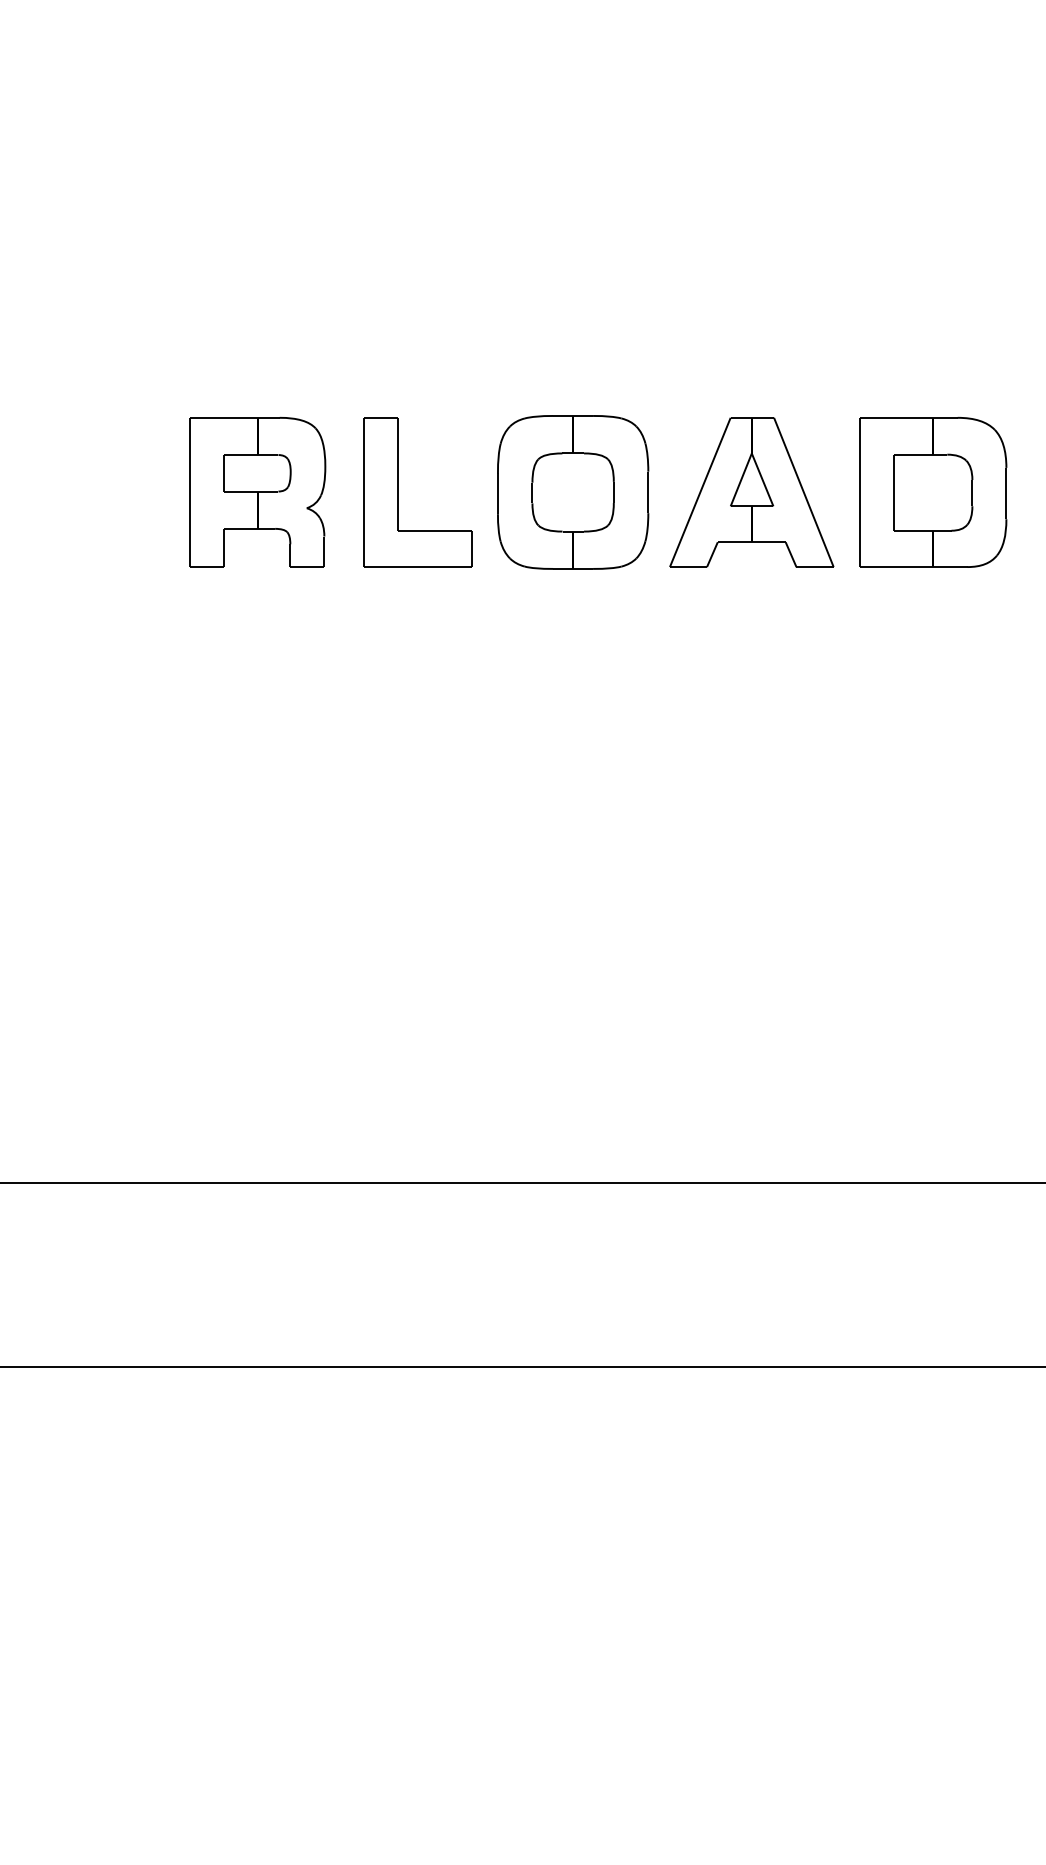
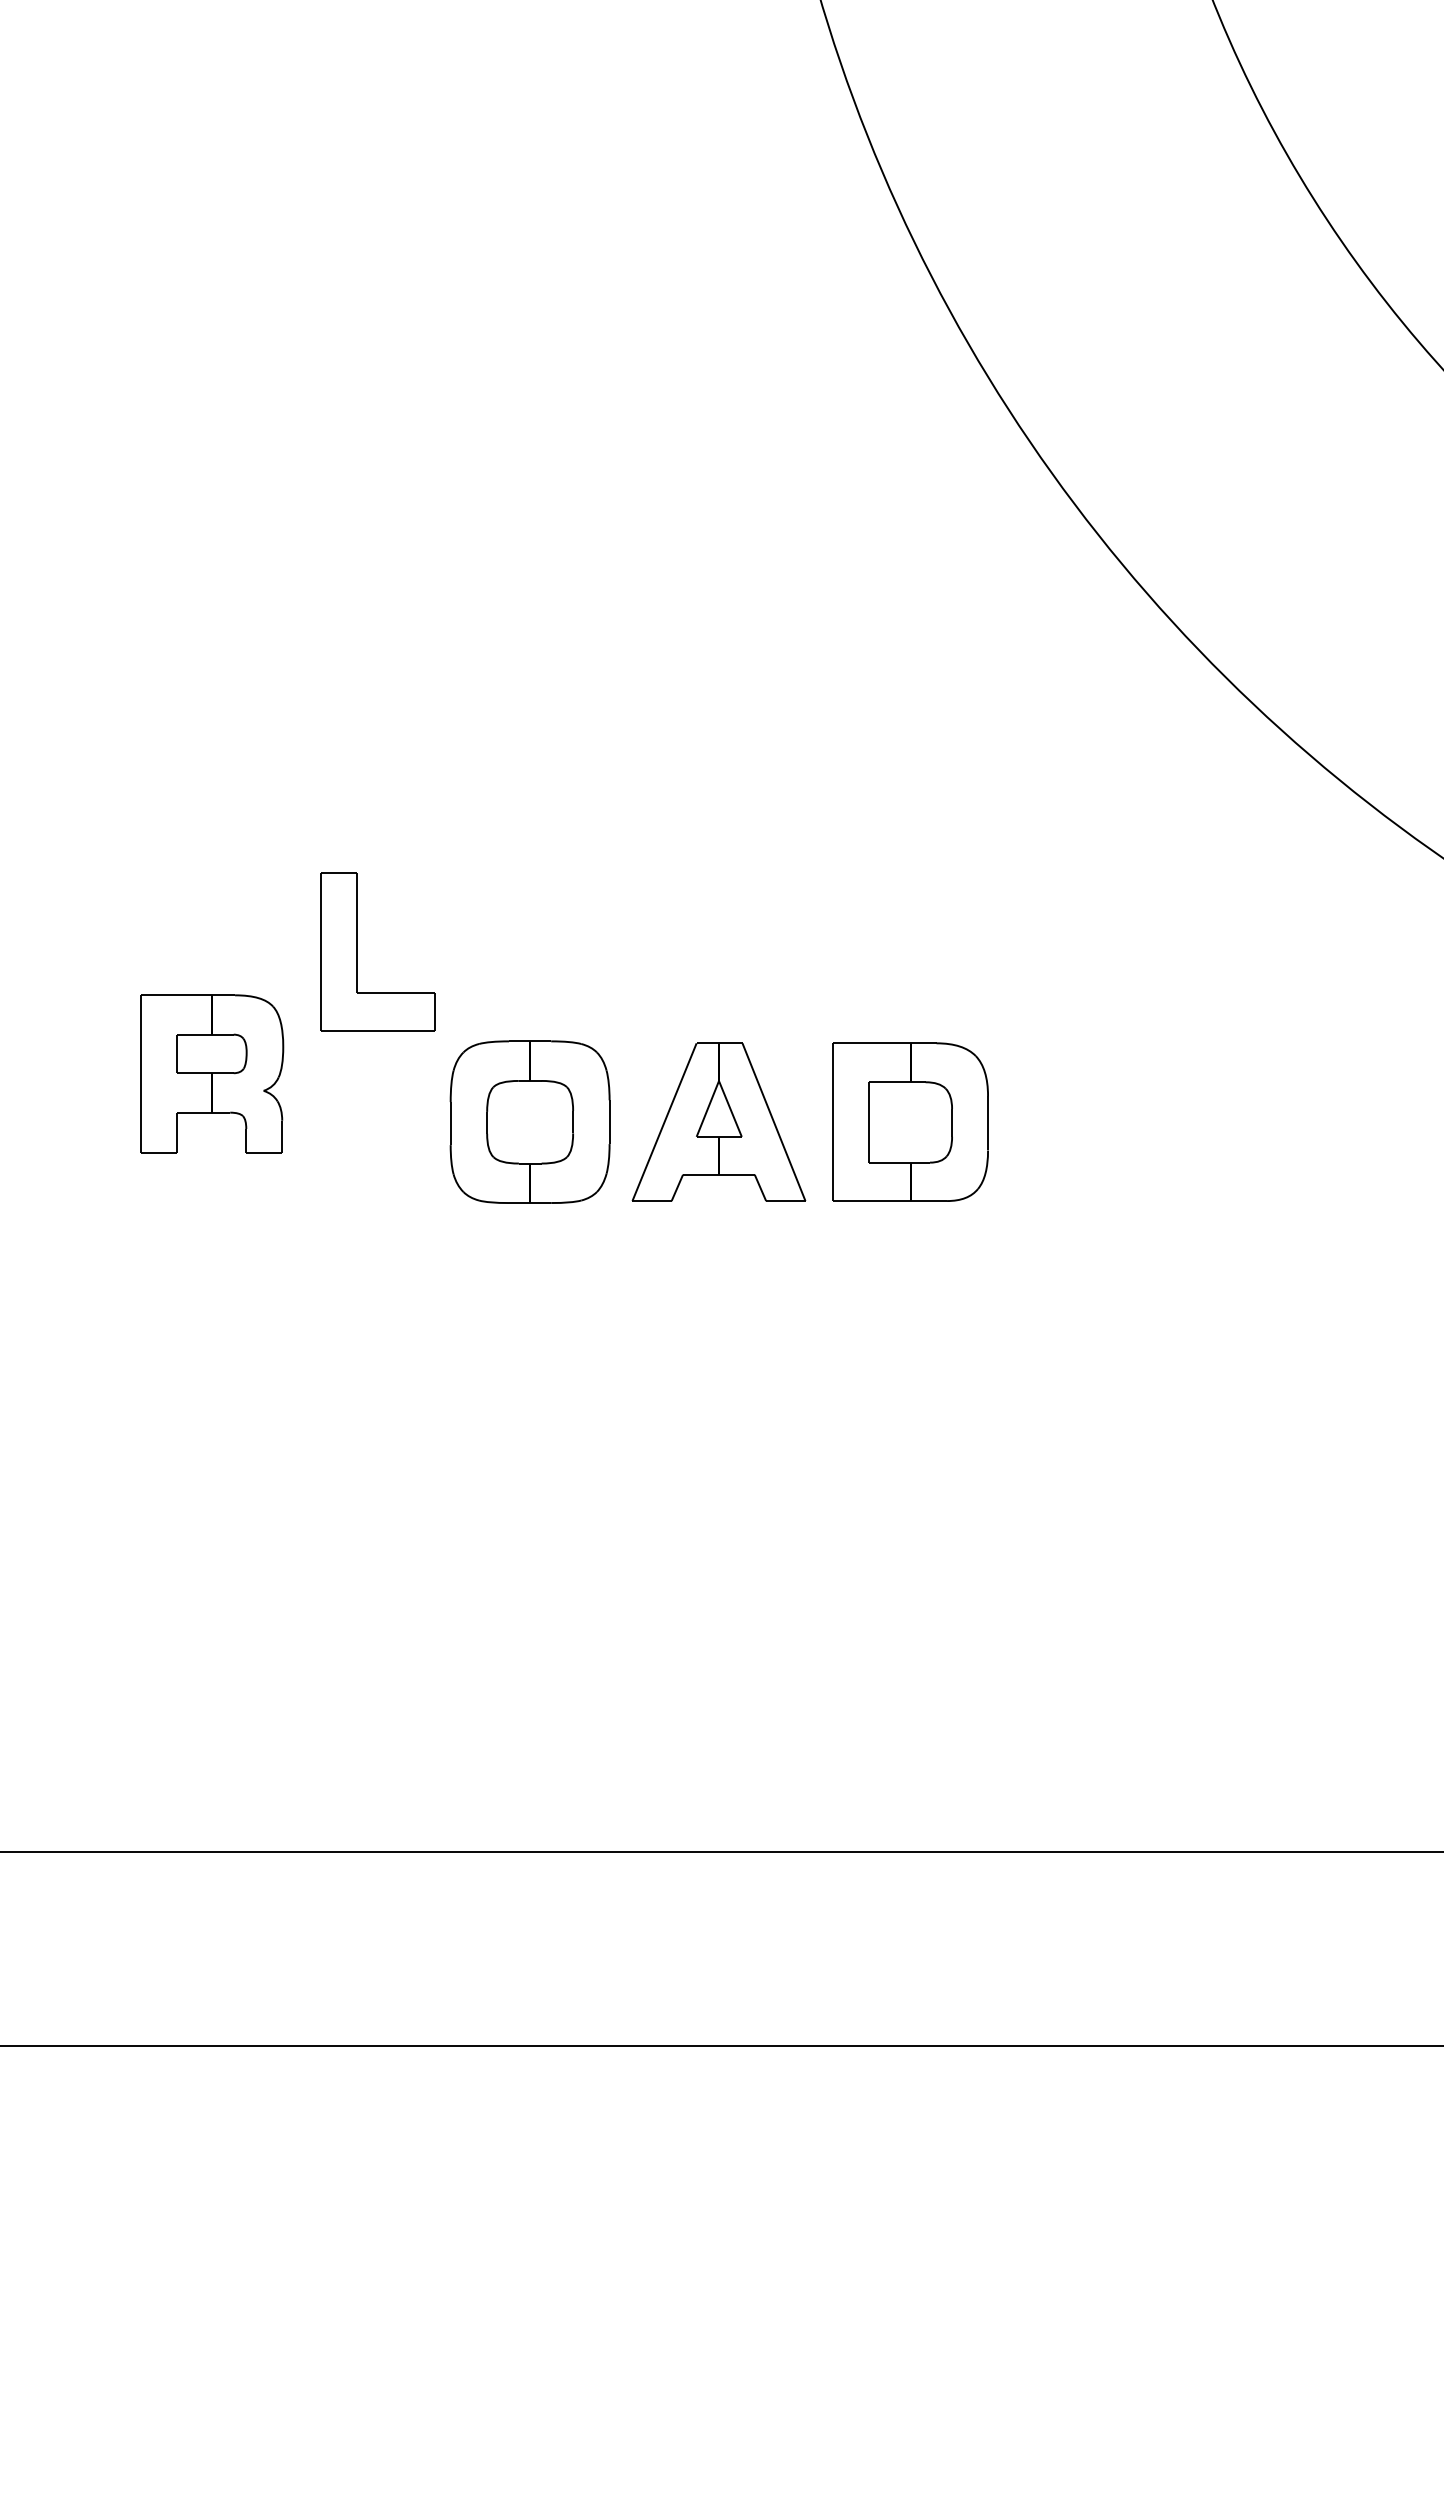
part: (258, 491) -> (212, 1073), moved
part: (398, 491) -> (357, 951), moved

